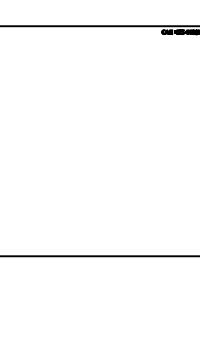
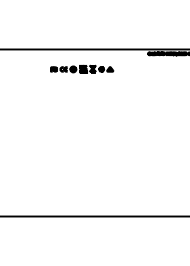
part: (71, 52) -> (82, 68), added

